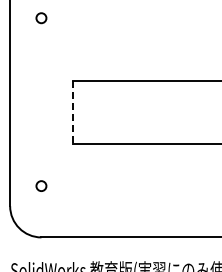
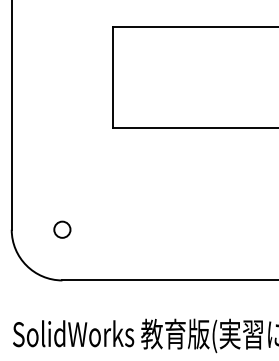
line: (72, 112) -> (112, 78), dashed -> solid
circle: (41, 185) -> (62, 228), moved

